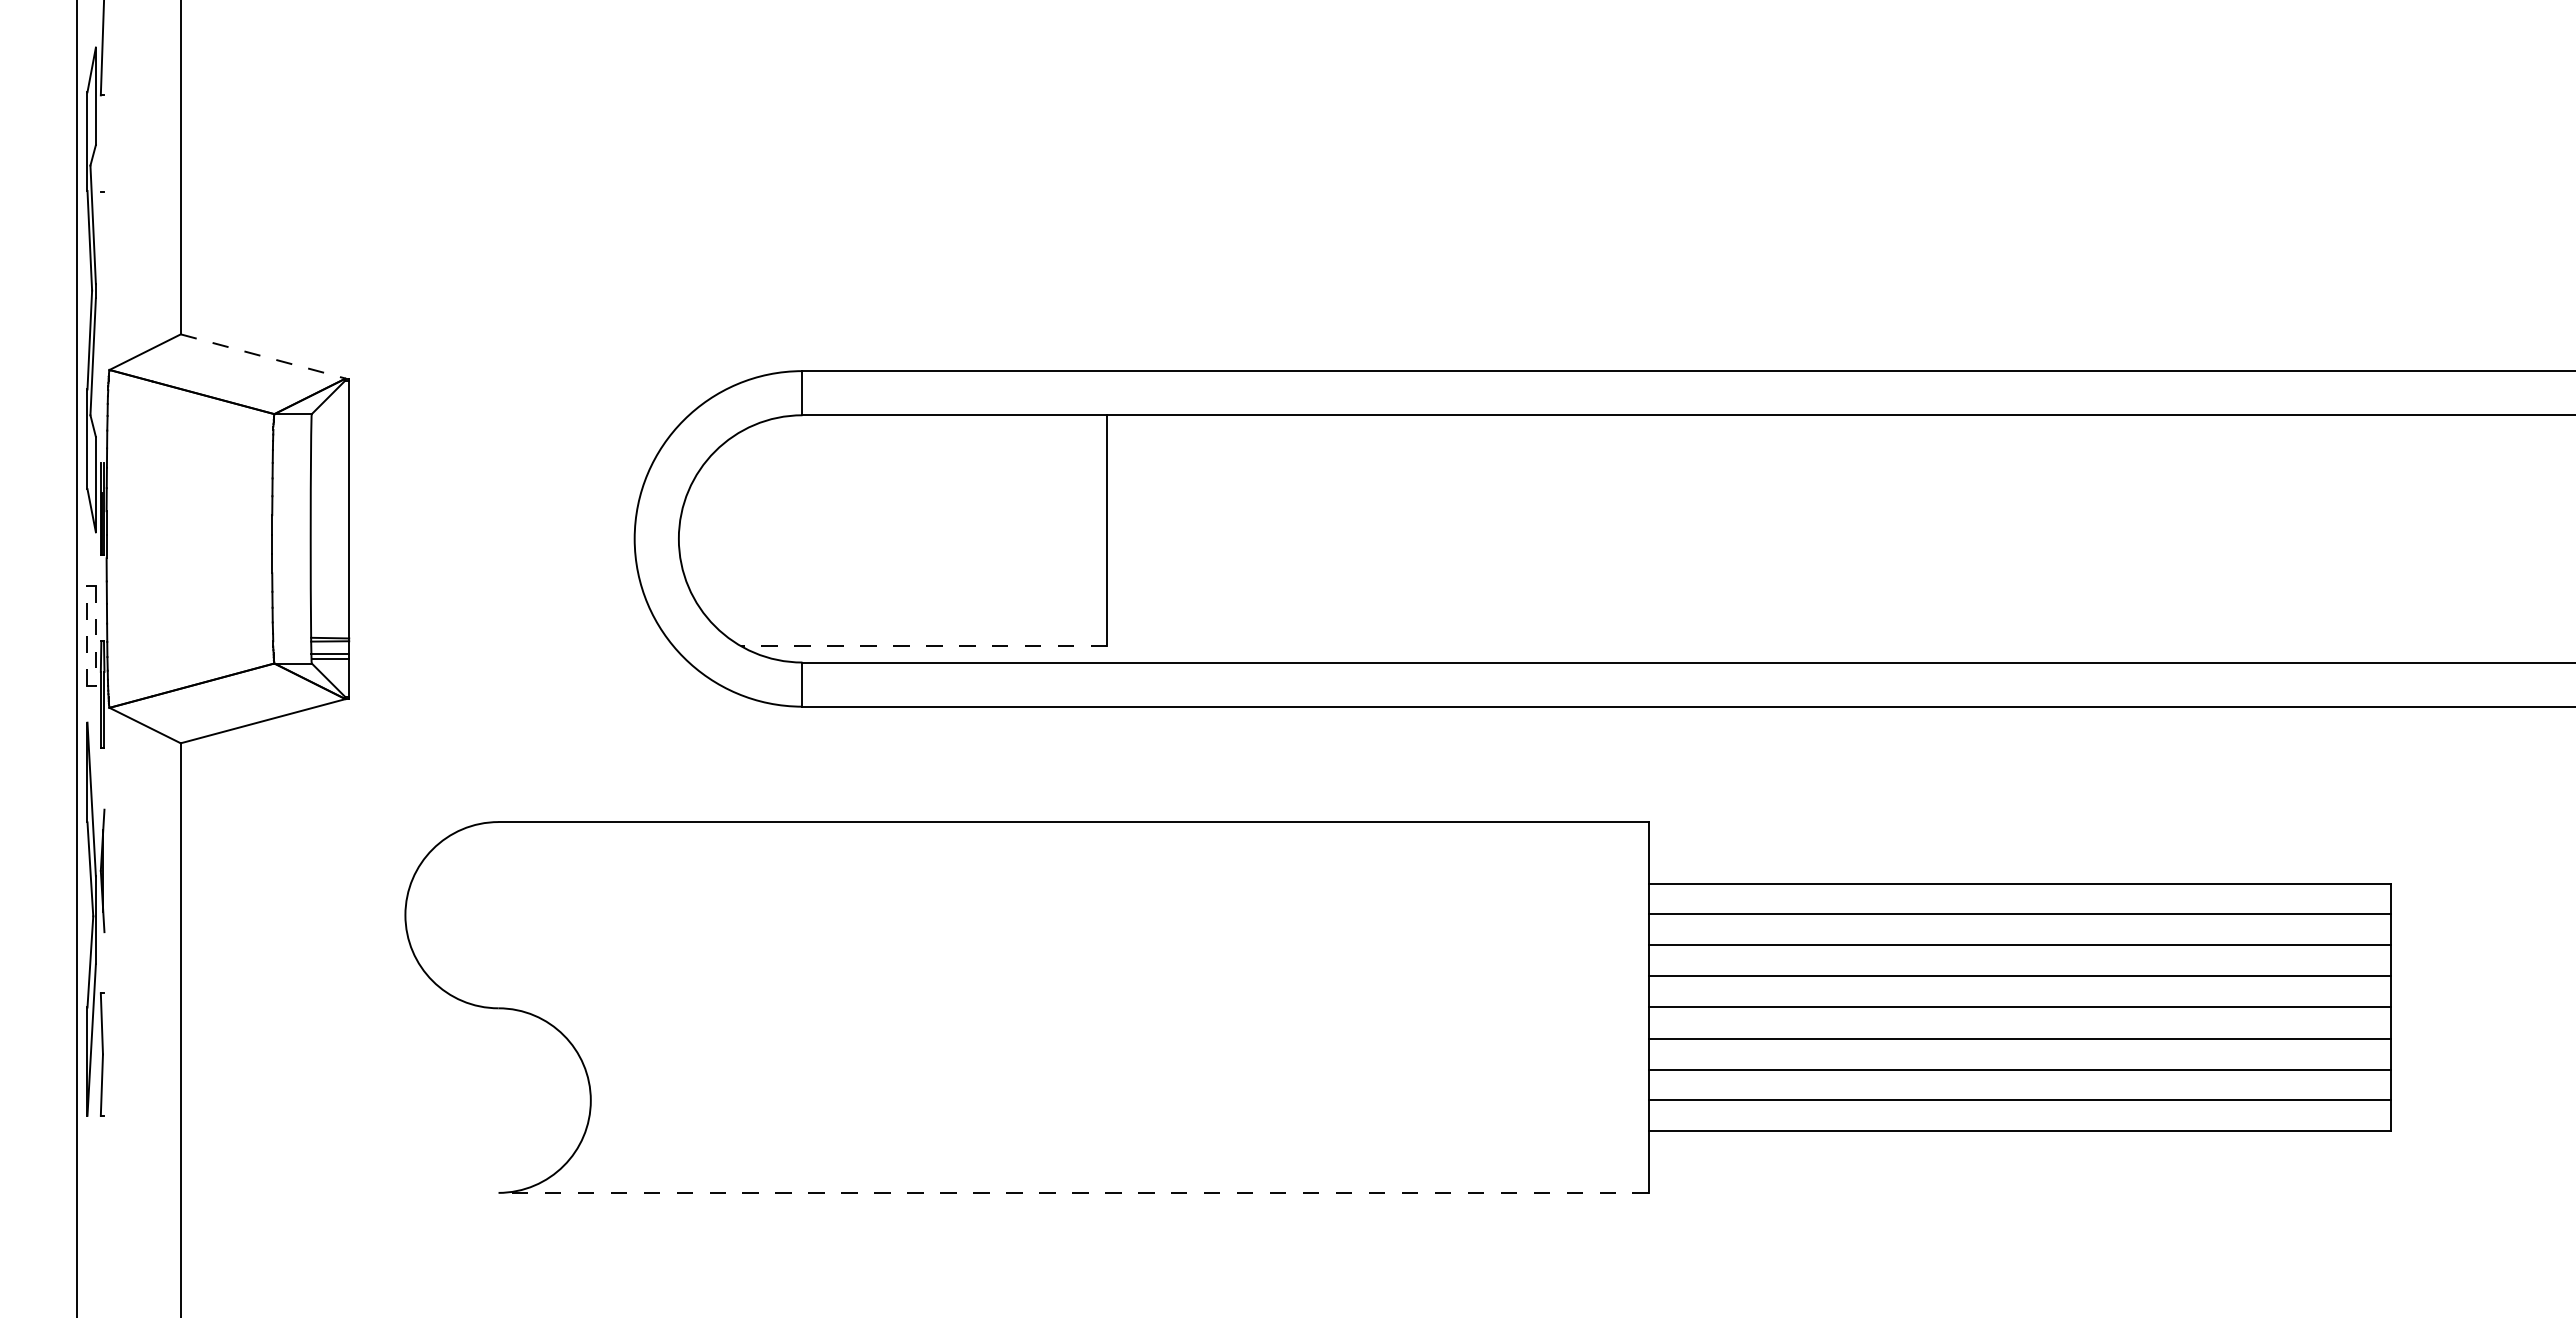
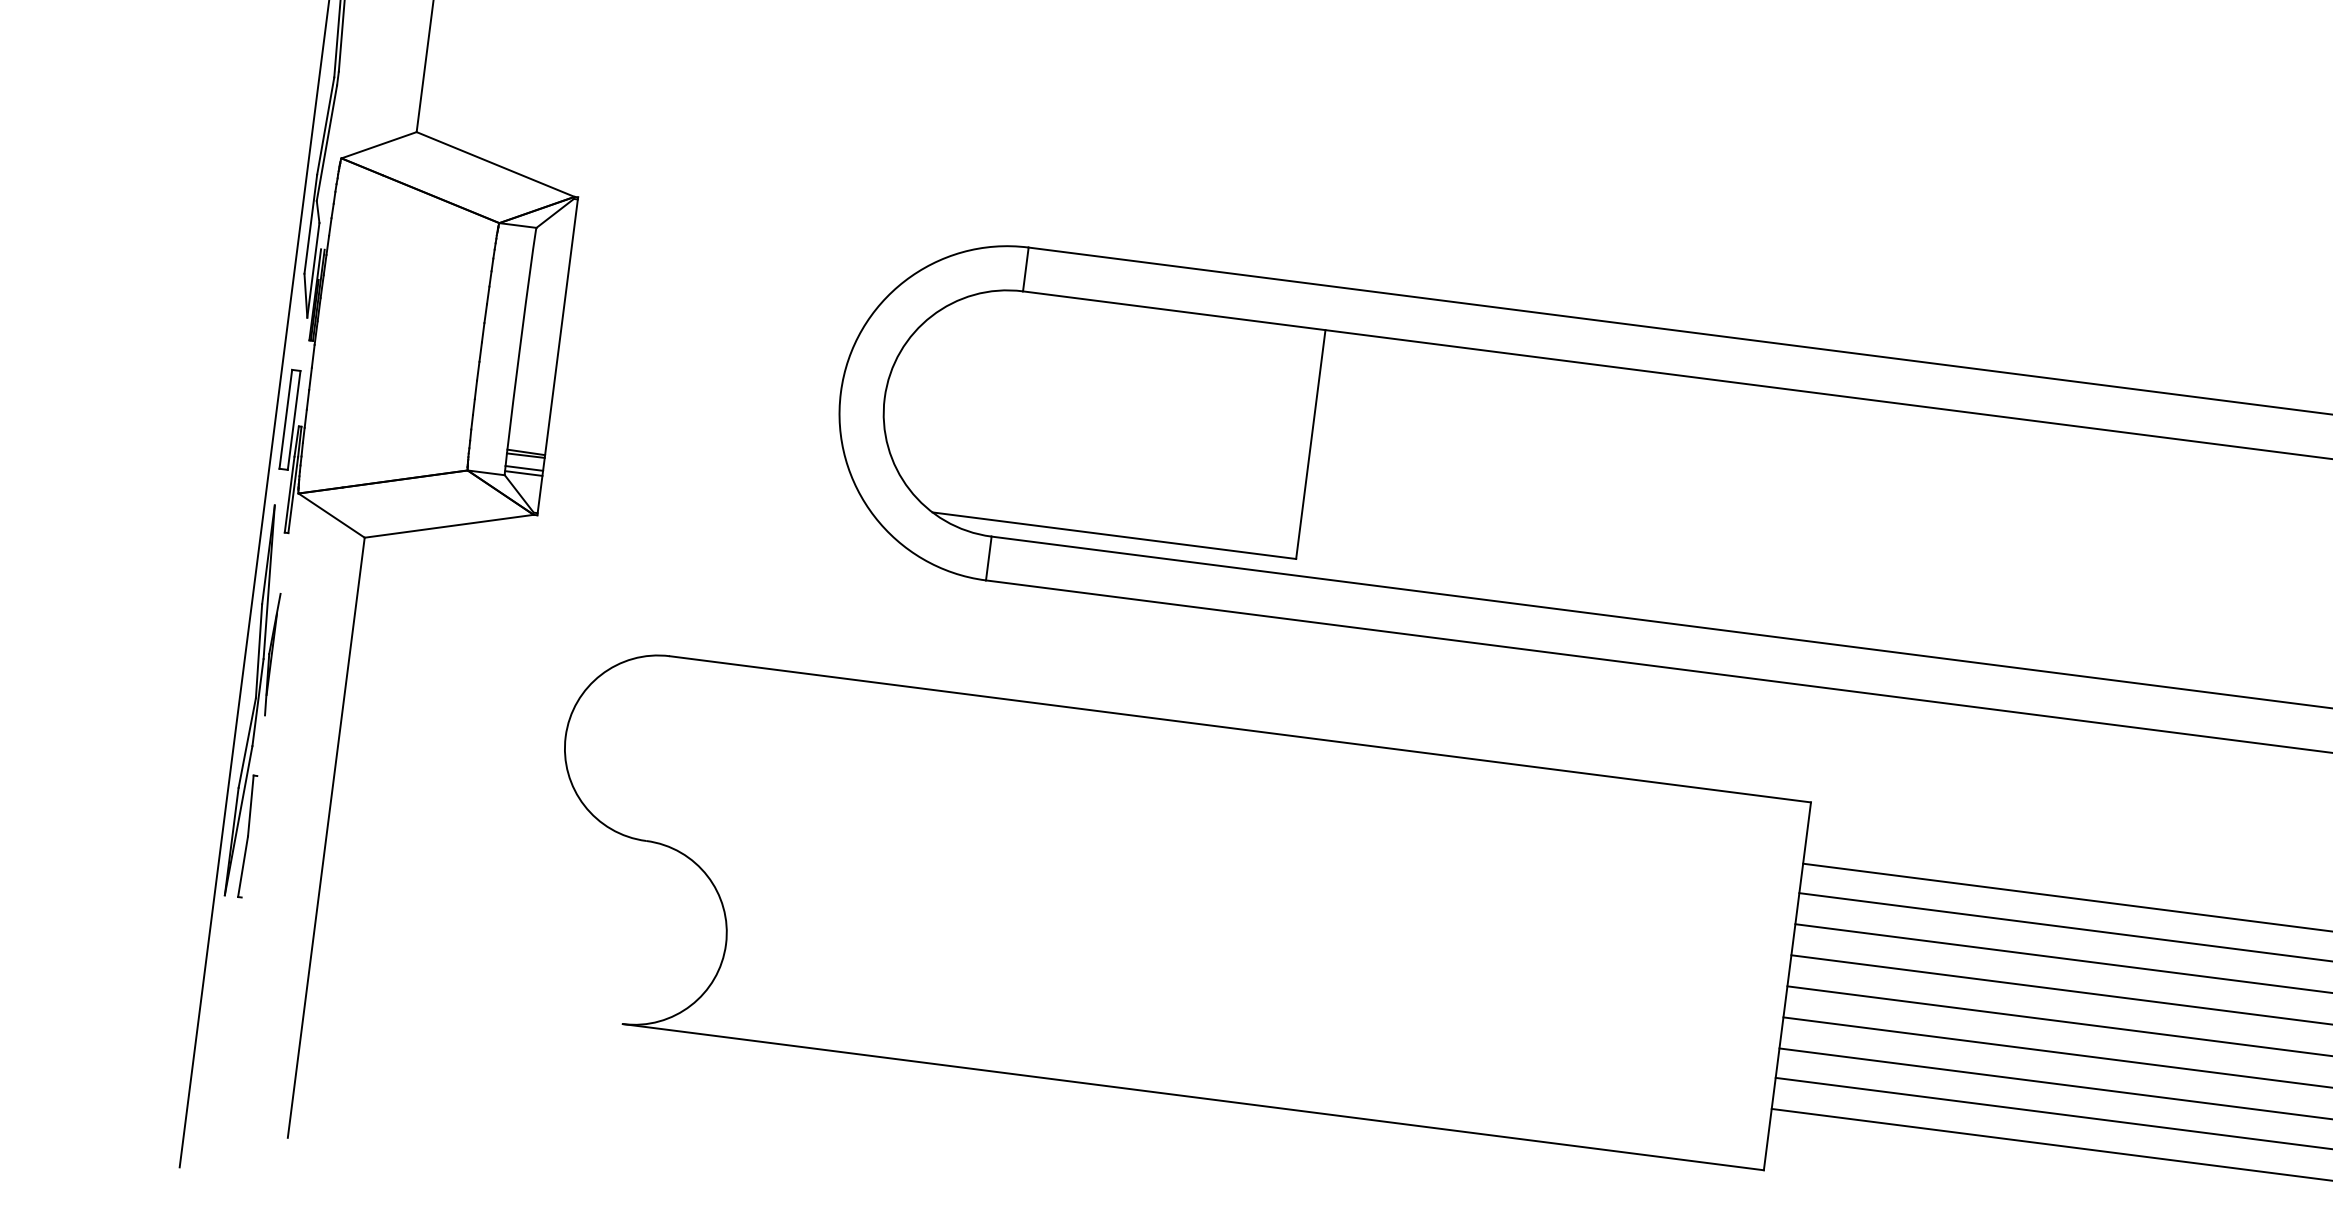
line: (263, 356) -> (495, 164), dashed -> solid
line: (87, 635) -> (285, 418), dashed -> solid
line: (95, 635) -> (293, 419), dashed -> solid
line: (923, 646) -> (1113, 536), dashed -> solid
line: (1073, 1192) -> (1193, 1096), dashed -> solid

